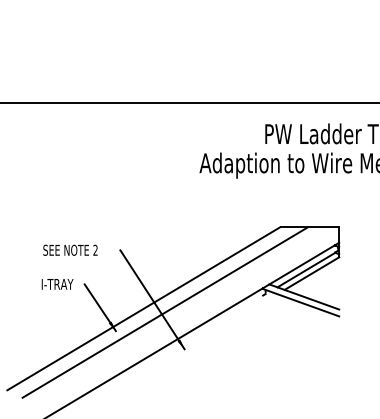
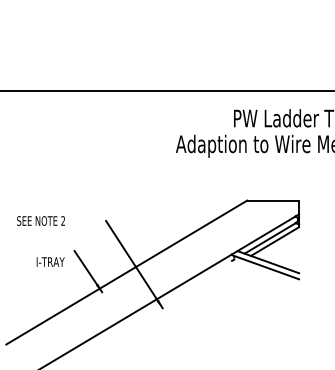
text: (69, 249) -> (40, 220), moved
text: (57, 283) -> (50, 261), moved
line: (165, 312) -> (145, 275), removed

